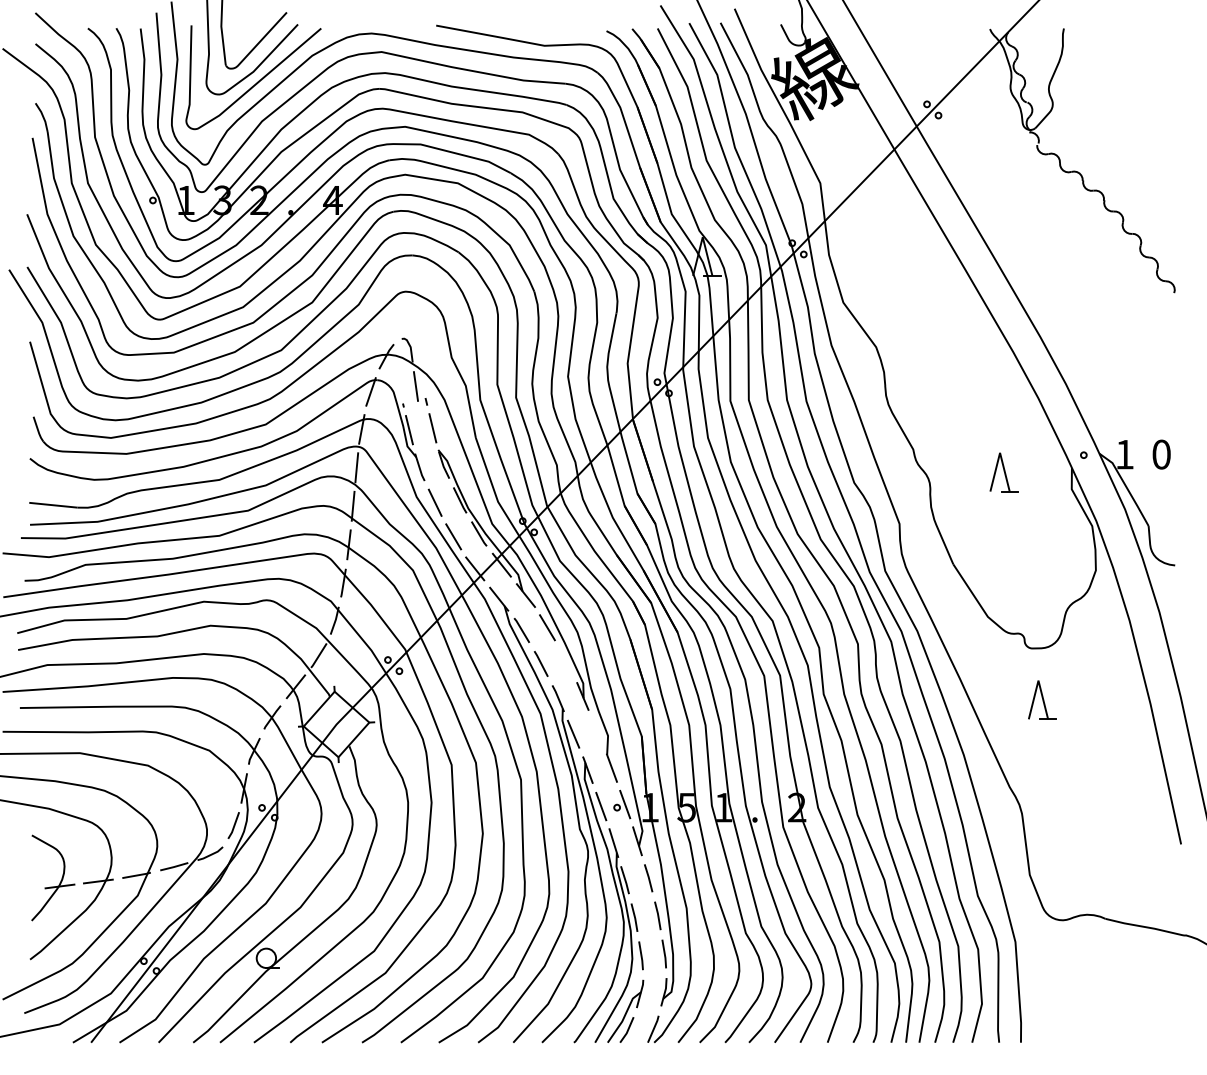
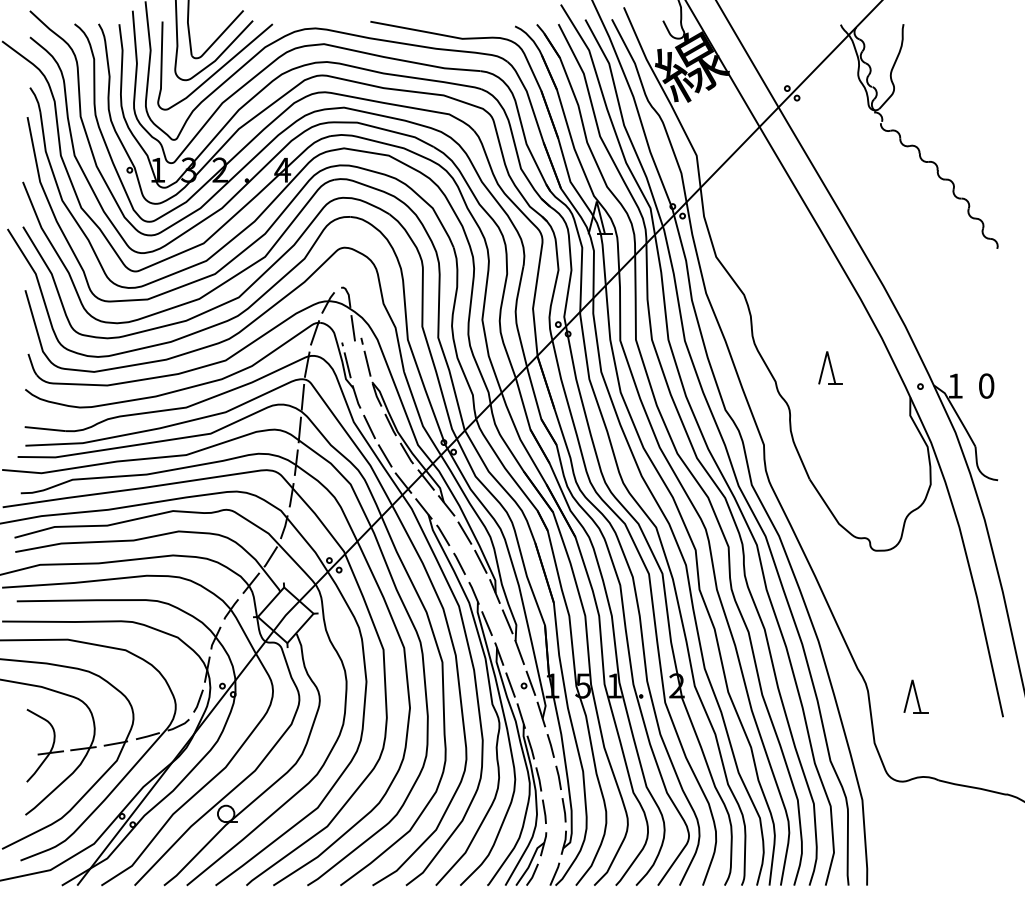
part: (1003, 472) -> (830, 368), moved
line: (565, 661) -> (480, 561), added
part: (1042, 699) -> (915, 696), moved
line: (597, 731) -> (507, 621), added

